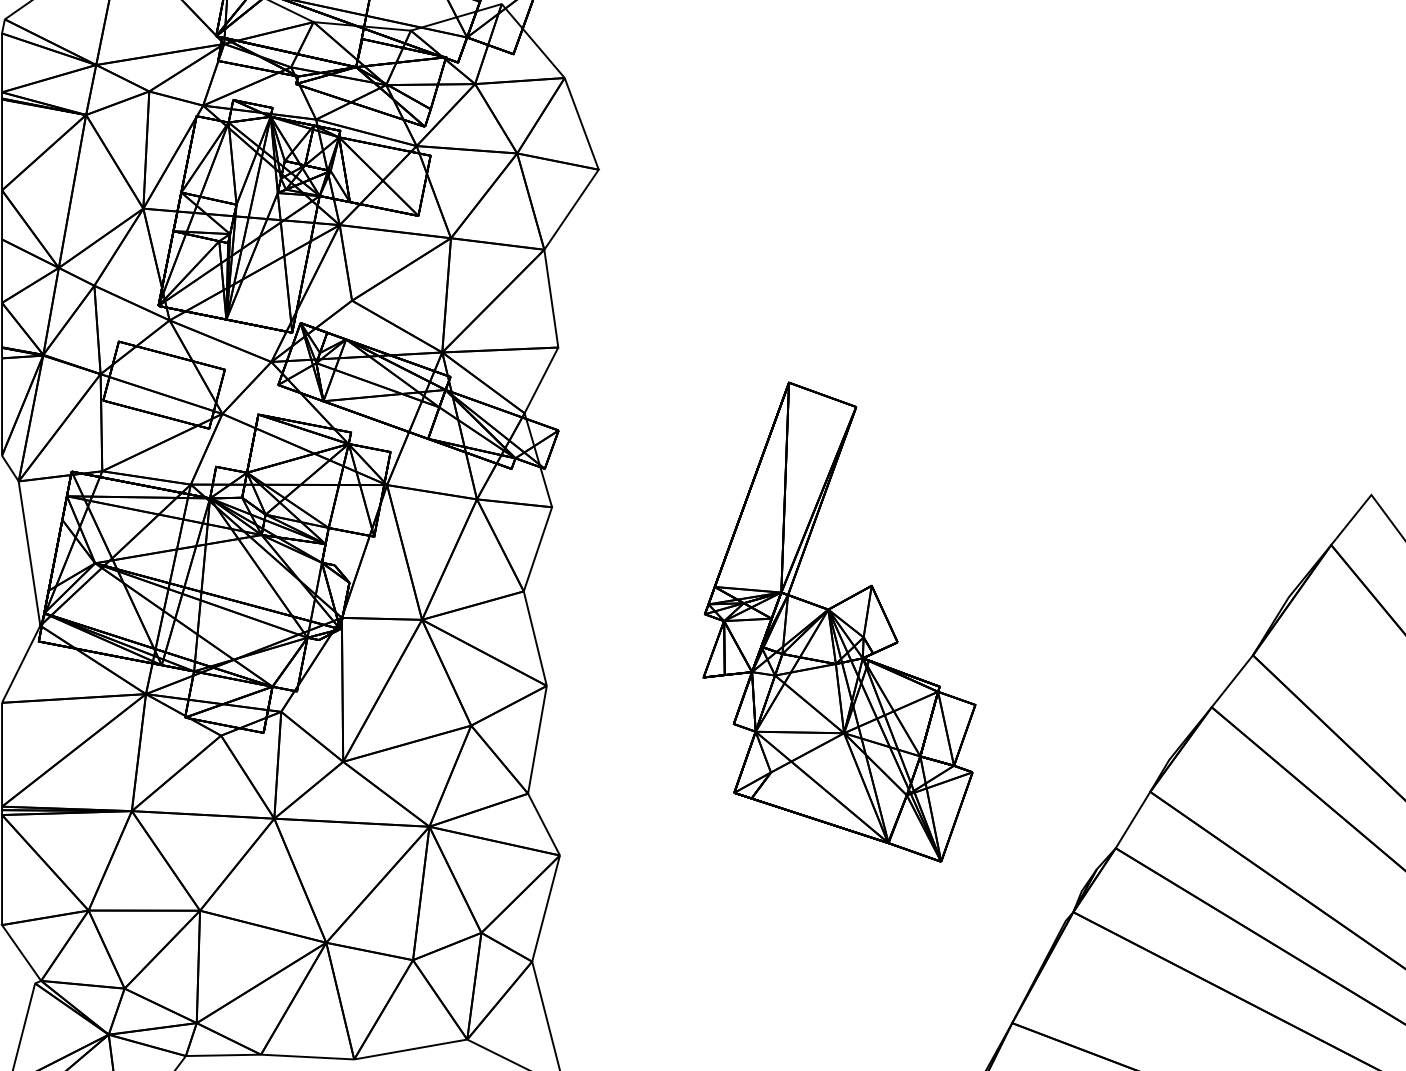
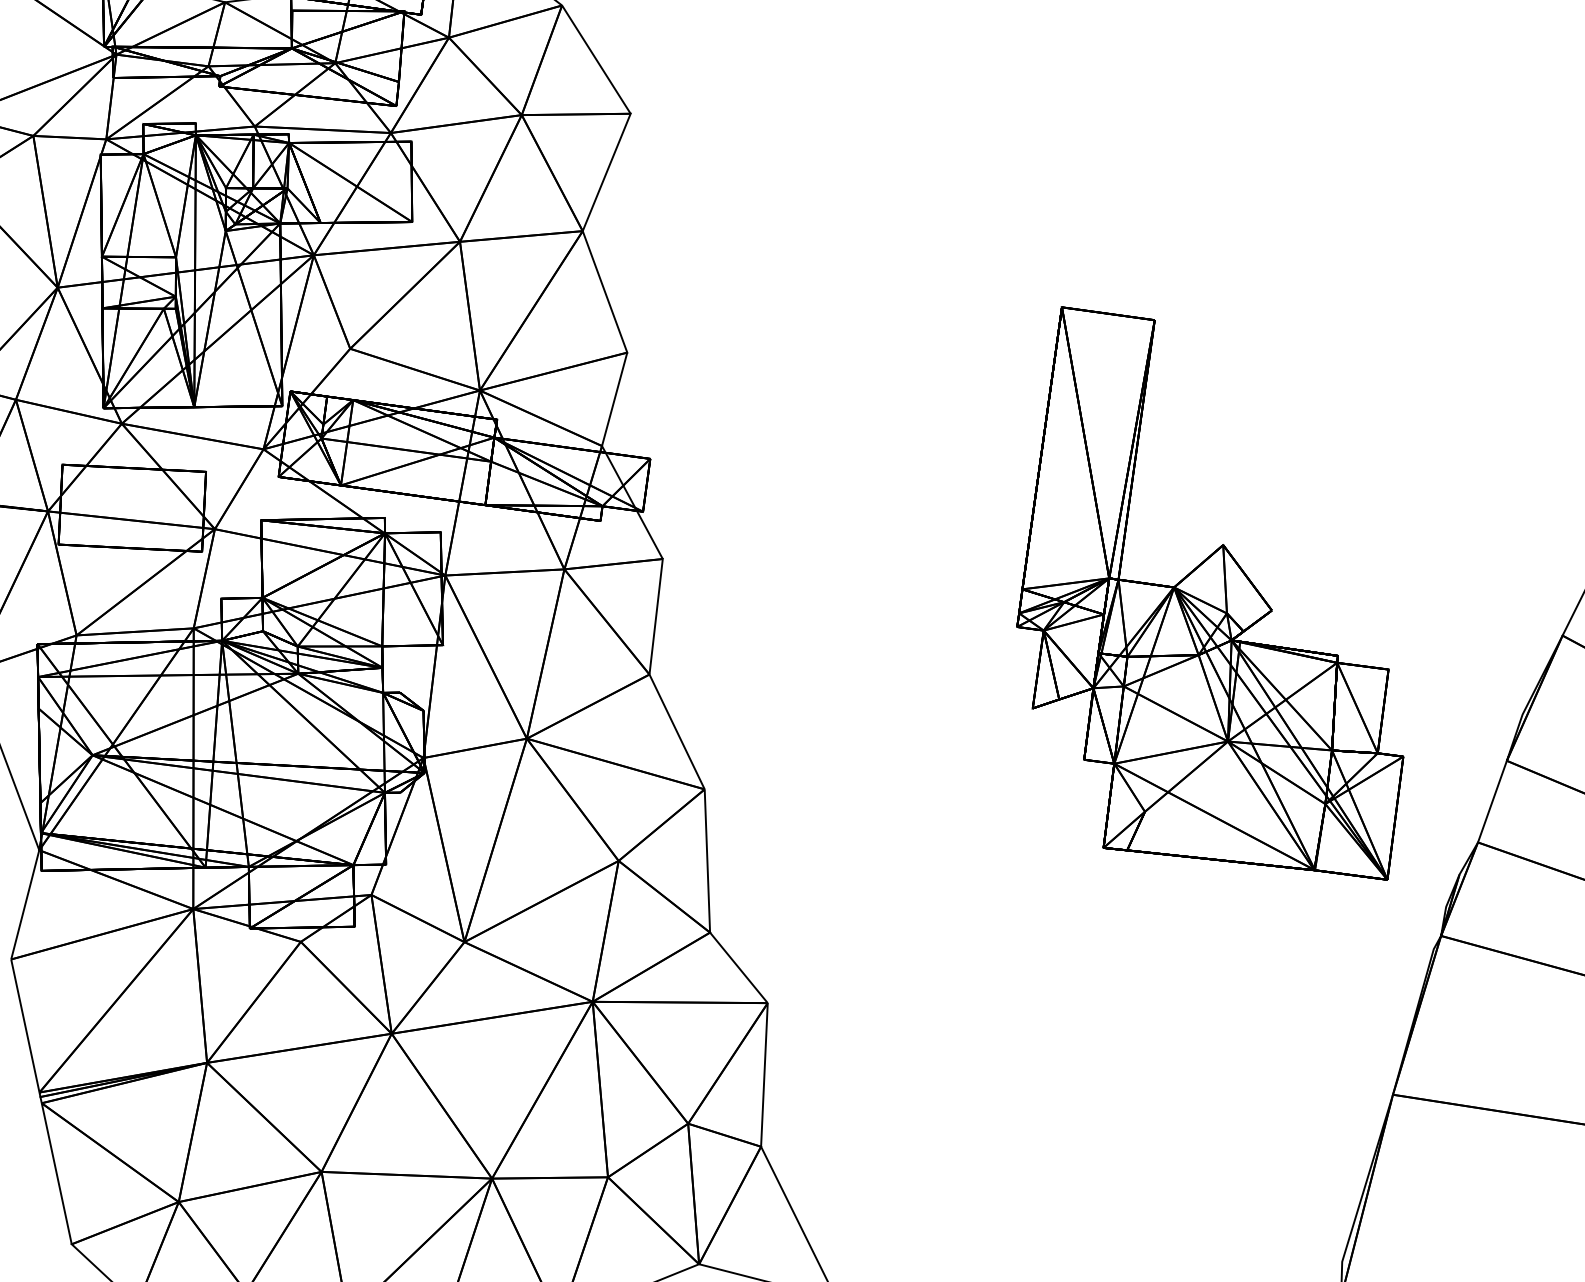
part: (839, 621) -> (1191, 599), moved

